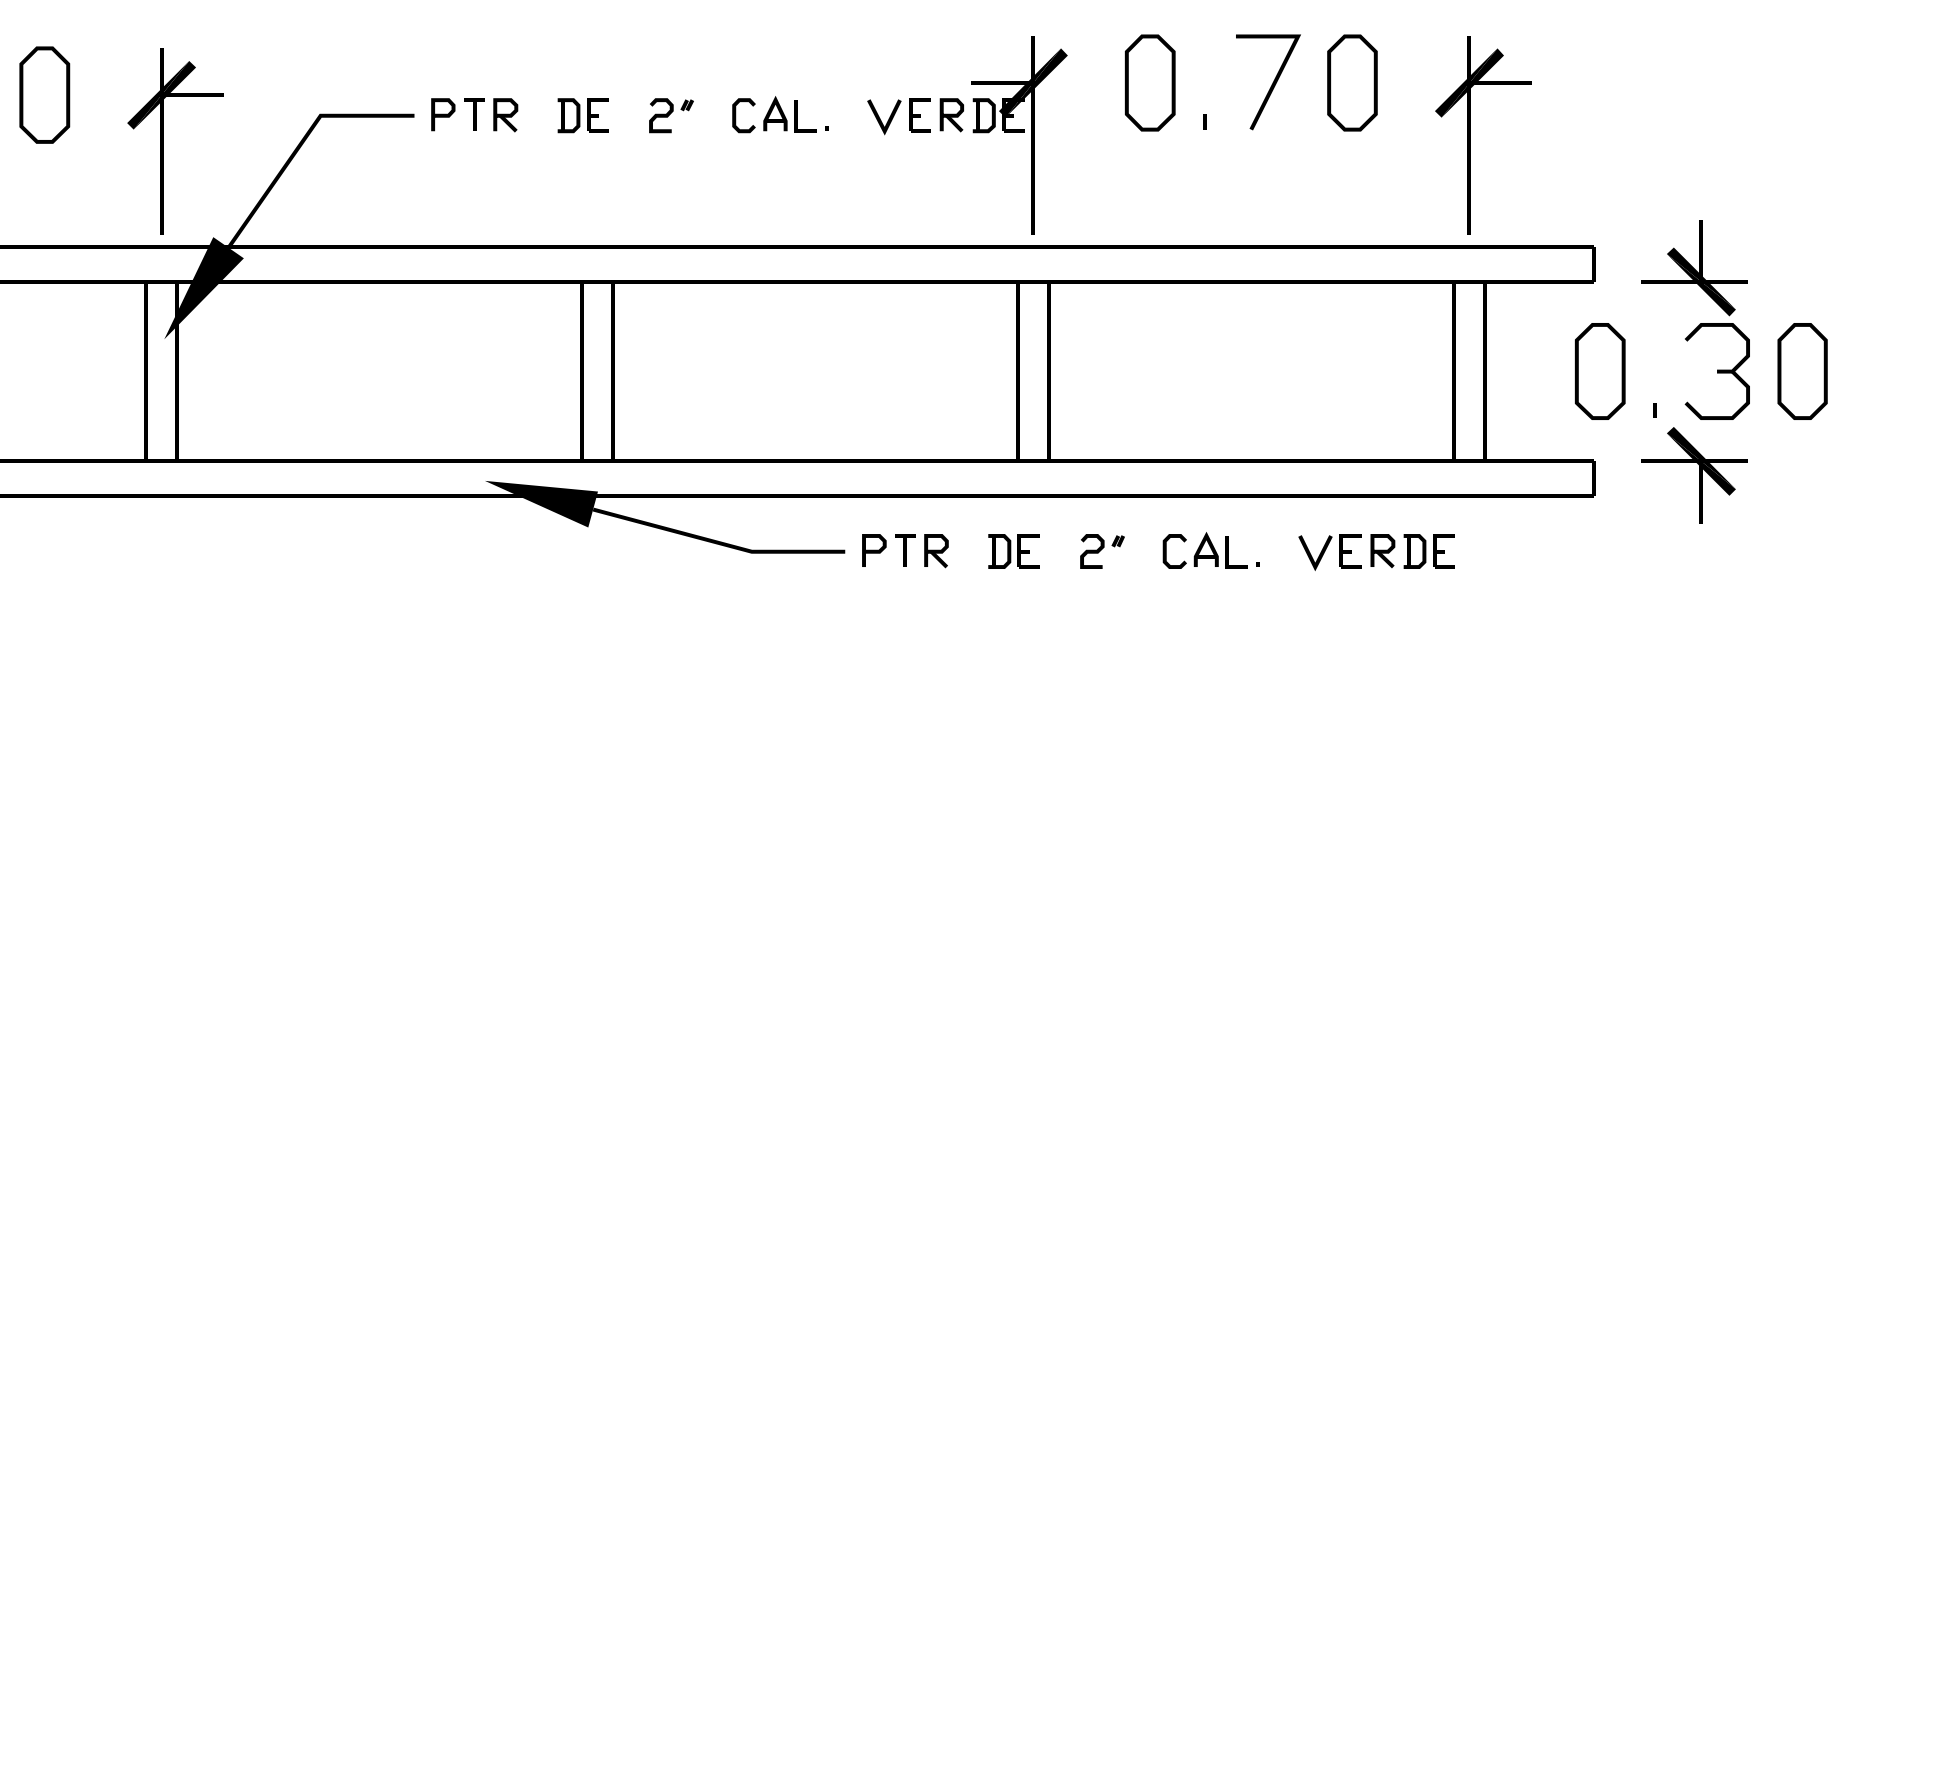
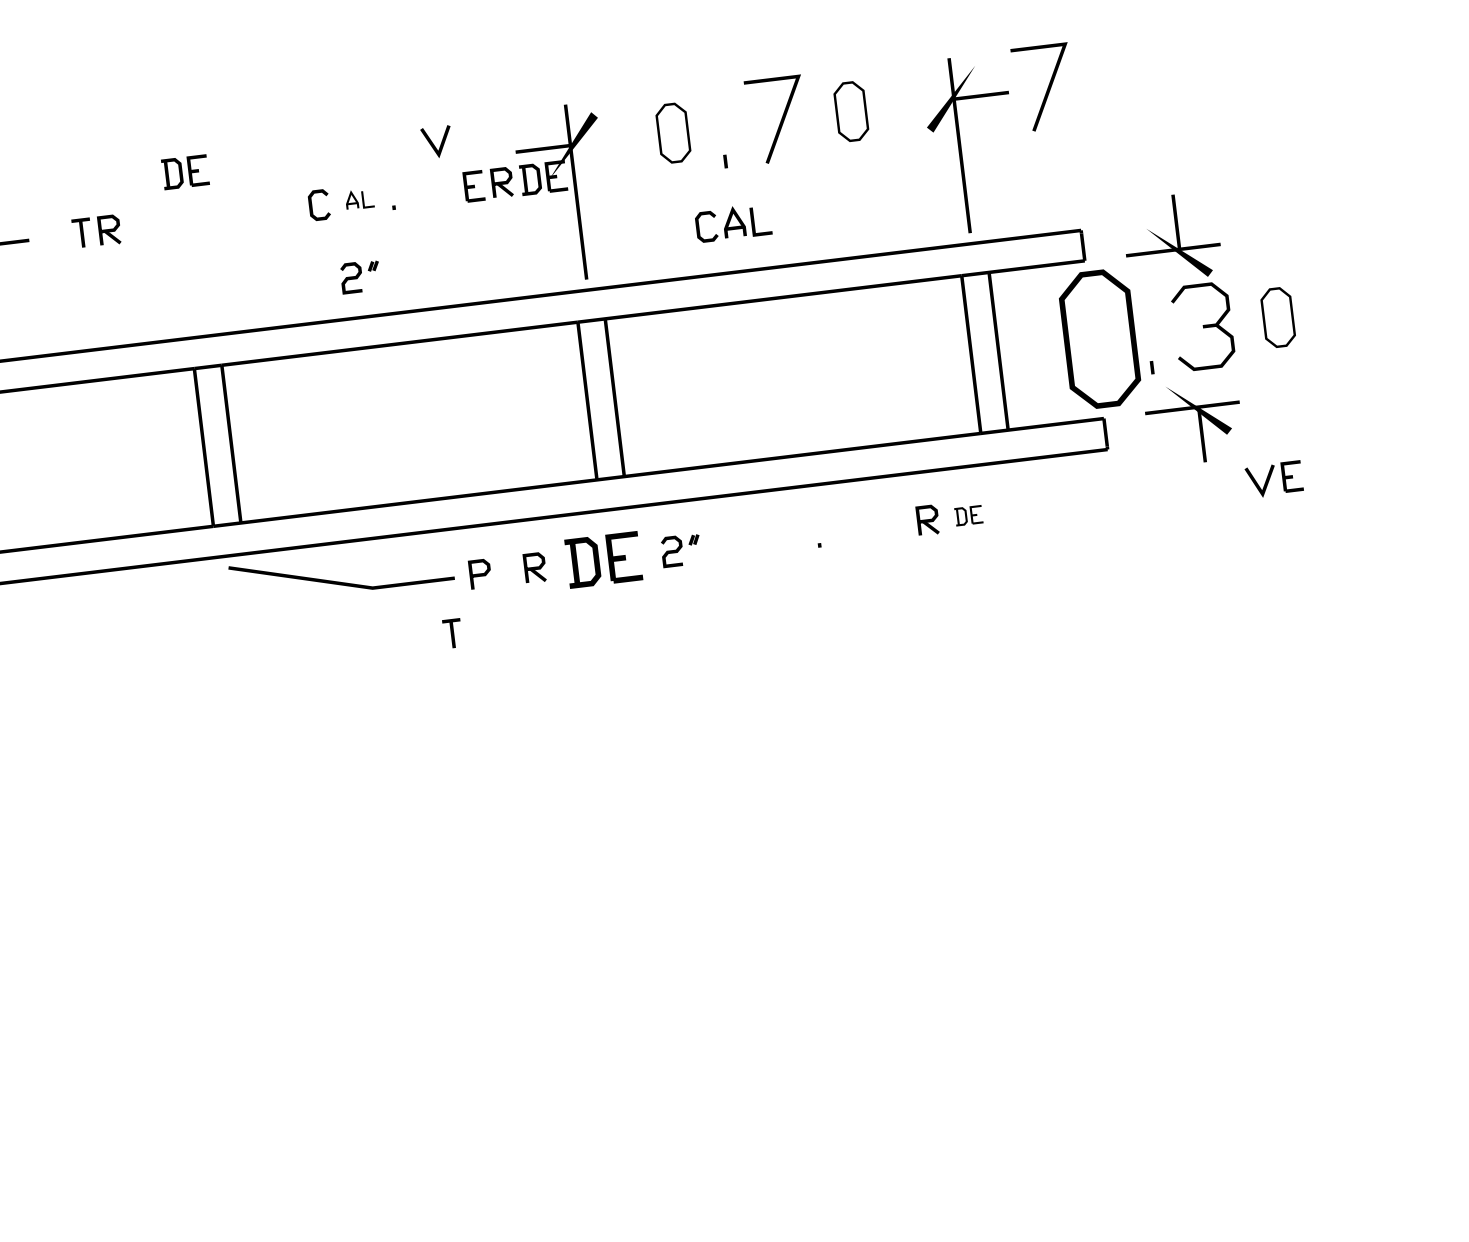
fill: (1029, 82) -> (567, 145), removed
part: (1150, 82) -> (673, 132), size x0.7
part: (1352, 82) -> (851, 111), size x0.7
fill: (1472, 82) -> (956, 98), removed
line: (1574, 84) -> (1046, 89), added
curve: (443, 114) -> (54, 236), removed
part: (789, 114) -> (359, 199), size x0.6
part: (582, 115) -> (184, 172), moved
part: (671, 115) -> (360, 276), moved
line: (880, 118) -> (433, 143), moved
fill: (1700, 278) -> (1178, 246), removed
part: (1600, 371) -> (1100, 339), size x1.6
part: (1802, 371) -> (1278, 317), size x0.7
fill: (1700, 457) -> (1197, 404), removed
fill: (541, 503) -> (182, 568), removed
part: (905, 550) -> (452, 633), moved
part: (1204, 550) -> (732, 222), moved
part: (1013, 551) -> (602, 560), size x1.6
part: (1428, 551) -> (968, 515), size x0.6
part: (1329, 552) -> (1273, 479), moved

